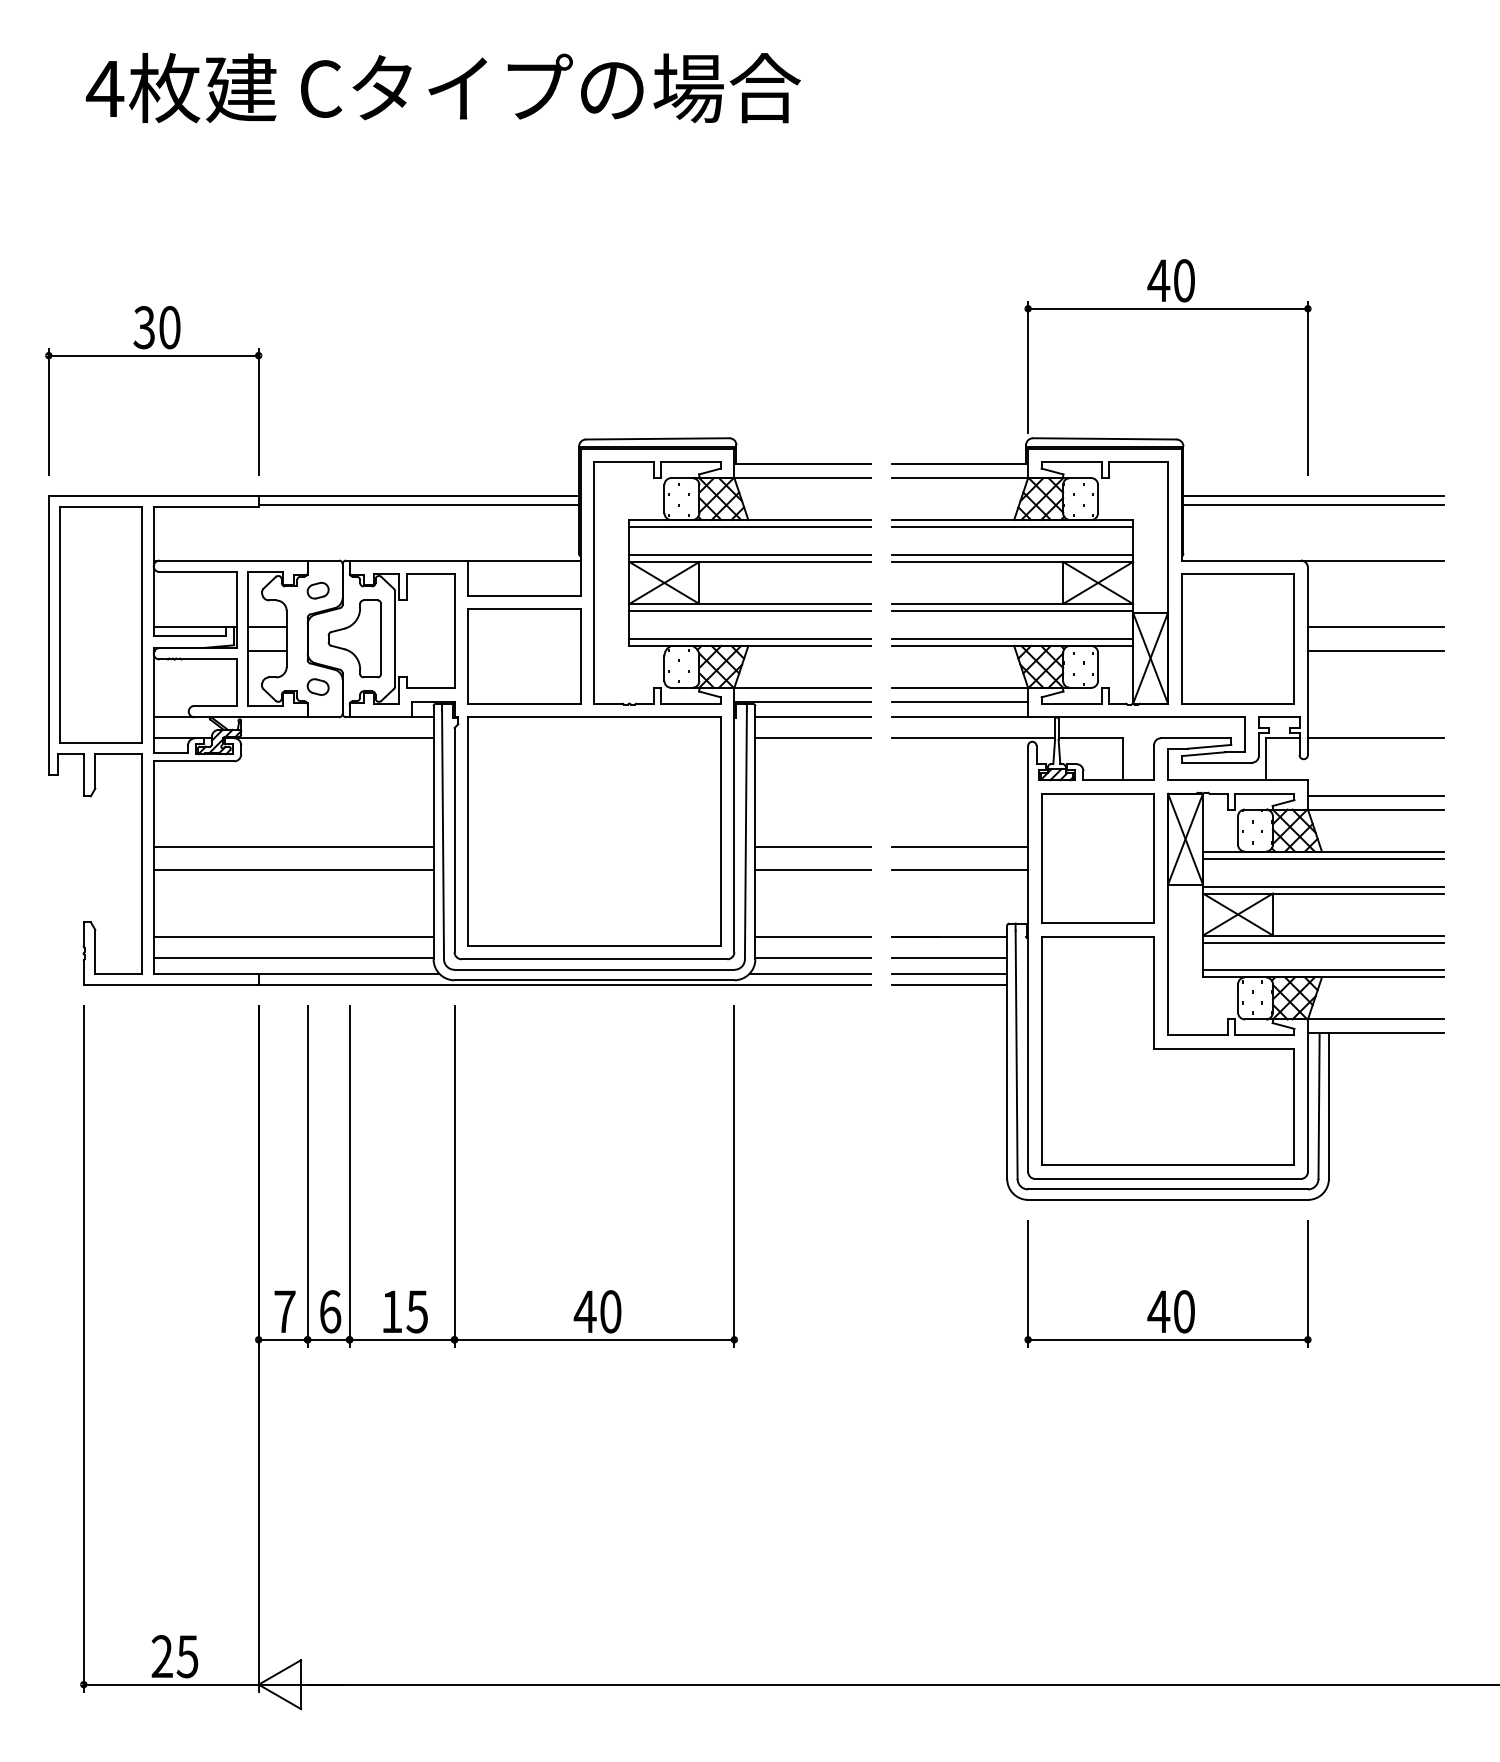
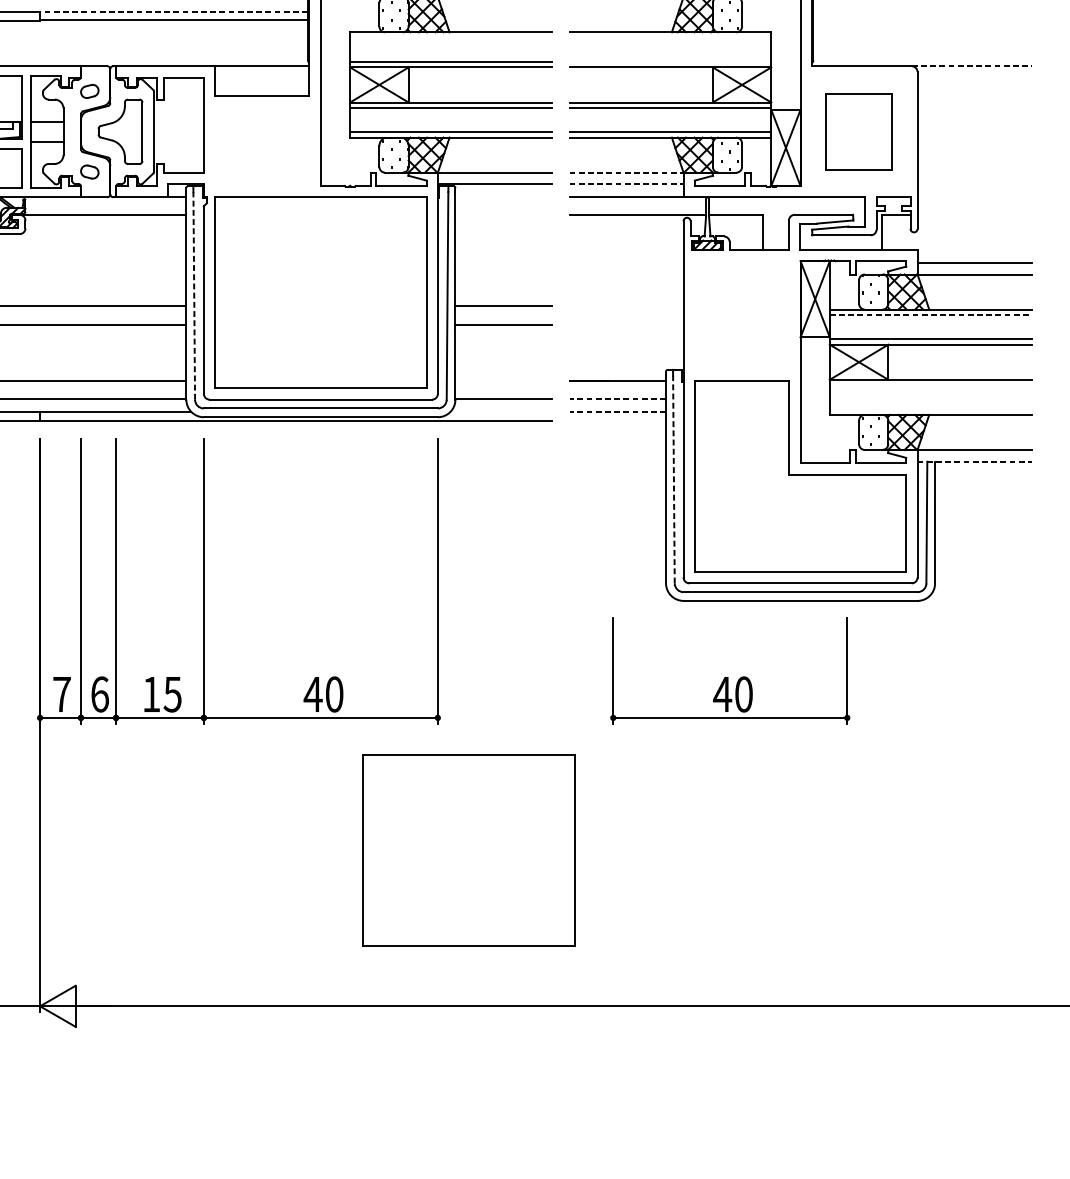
line: (417, 495) -> (172, 11), solid -> dashed
line: (1313, 495) -> (922, 11), removed
line: (1313, 505) -> (922, 20), removed
line: (749, 527) -> (450, 38), removed
line: (1012, 527) -> (670, 38), removed
line: (1012, 555) -> (670, 61), removed
line: (1372, 560) -> (971, 66), solid -> dashed
line: (1375, 627) -> (974, 122), removed
part: (1237, 638) -> (858, 131), size x0.7
line: (1375, 650) -> (974, 141), removed
part: (524, 656) -> (262, 146), removed
line: (964, 687) -> (630, 172), solid -> dashed
line: (960, 701) -> (626, 184), solid -> dashed
line: (812, 717) -> (503, 197), removed
line: (812, 738) -> (503, 215), removed
line: (1375, 738) -> (974, 215), removed
line: (443, 834) -> (194, 295), solid -> dashed
line: (959, 846) -> (626, 305), removed
part: (1097, 858) -> (741, 315), removed
line: (1323, 858) -> (930, 315), solid -> dashed
line: (959, 870) -> (626, 325), removed
line: (812, 936) -> (503, 380), removed
line: (1323, 942) -> (930, 385), removed
line: (949, 957) -> (617, 398), solid -> dashed
line: (1323, 970) -> (930, 409), removed
line: (809, 973) -> (500, 411), removed
line: (949, 973) -> (617, 411), solid -> dashed
line: (949, 985) -> (617, 421), removed
line: (1376, 1033) -> (974, 461), solid -> dashed
line: (1016, 1054) -> (673, 479), solid -> dashed
part: (1165, 1290) -> (728, 676), moved
part: (771, 1498) -> (468, 850), added

